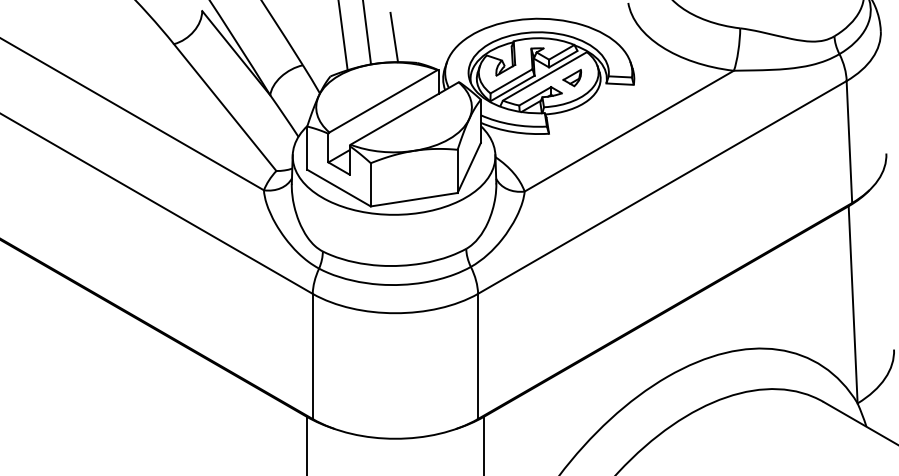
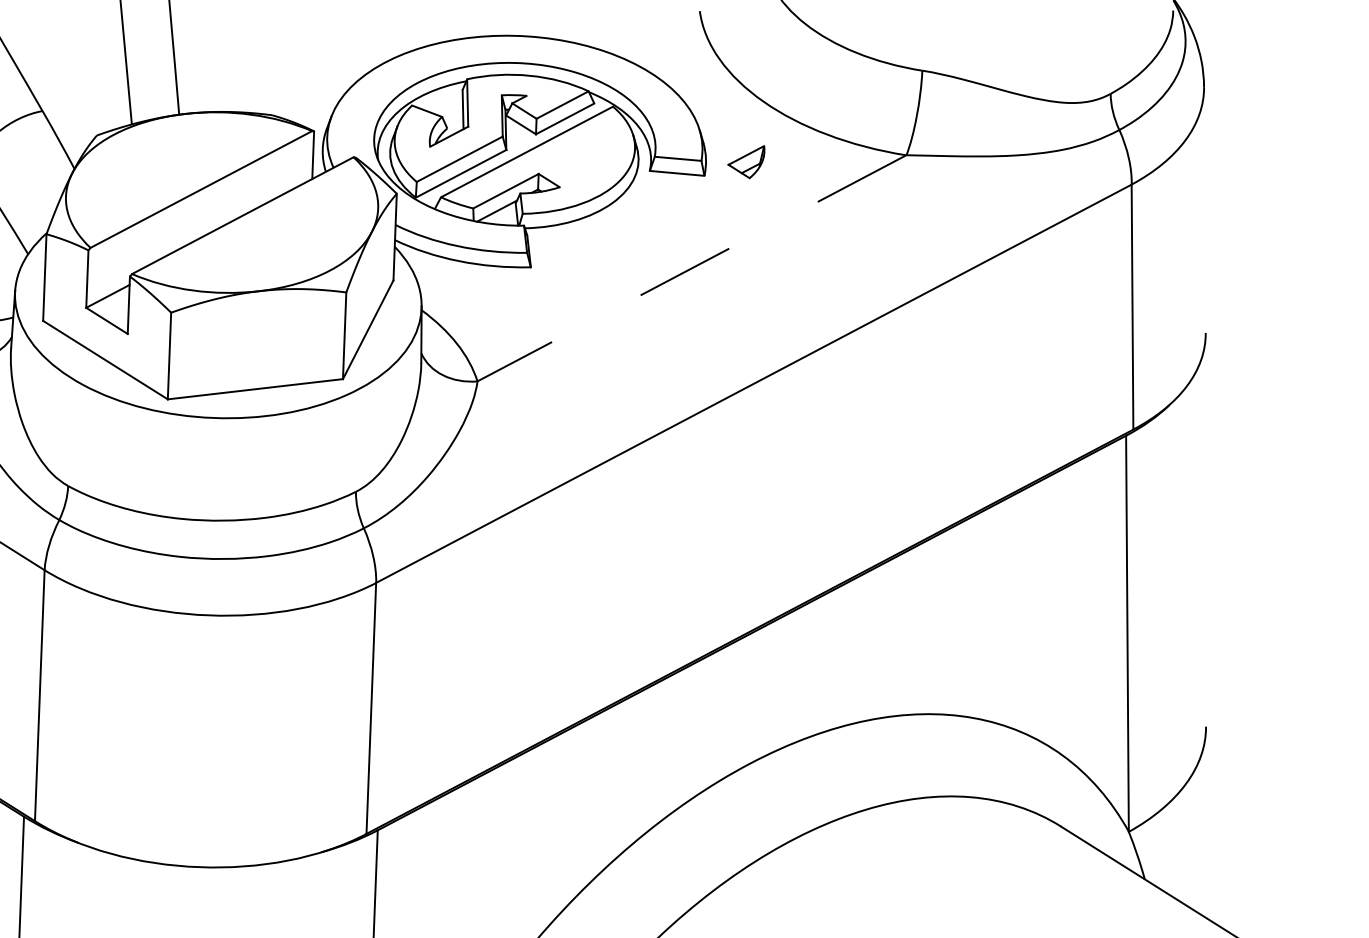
line: (394, 37) -> (228, 62), removed
part: (572, 78) -> (746, 162), moved
line: (629, 131) -> (692, 269), solid -> dashed

